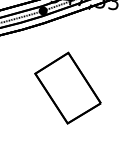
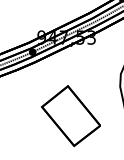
part: (67, 87) -> (70, 115), moved

